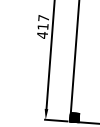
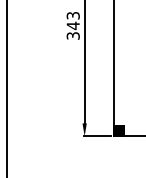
text: (42, 27) -> (72, 26), 417 -> 343

